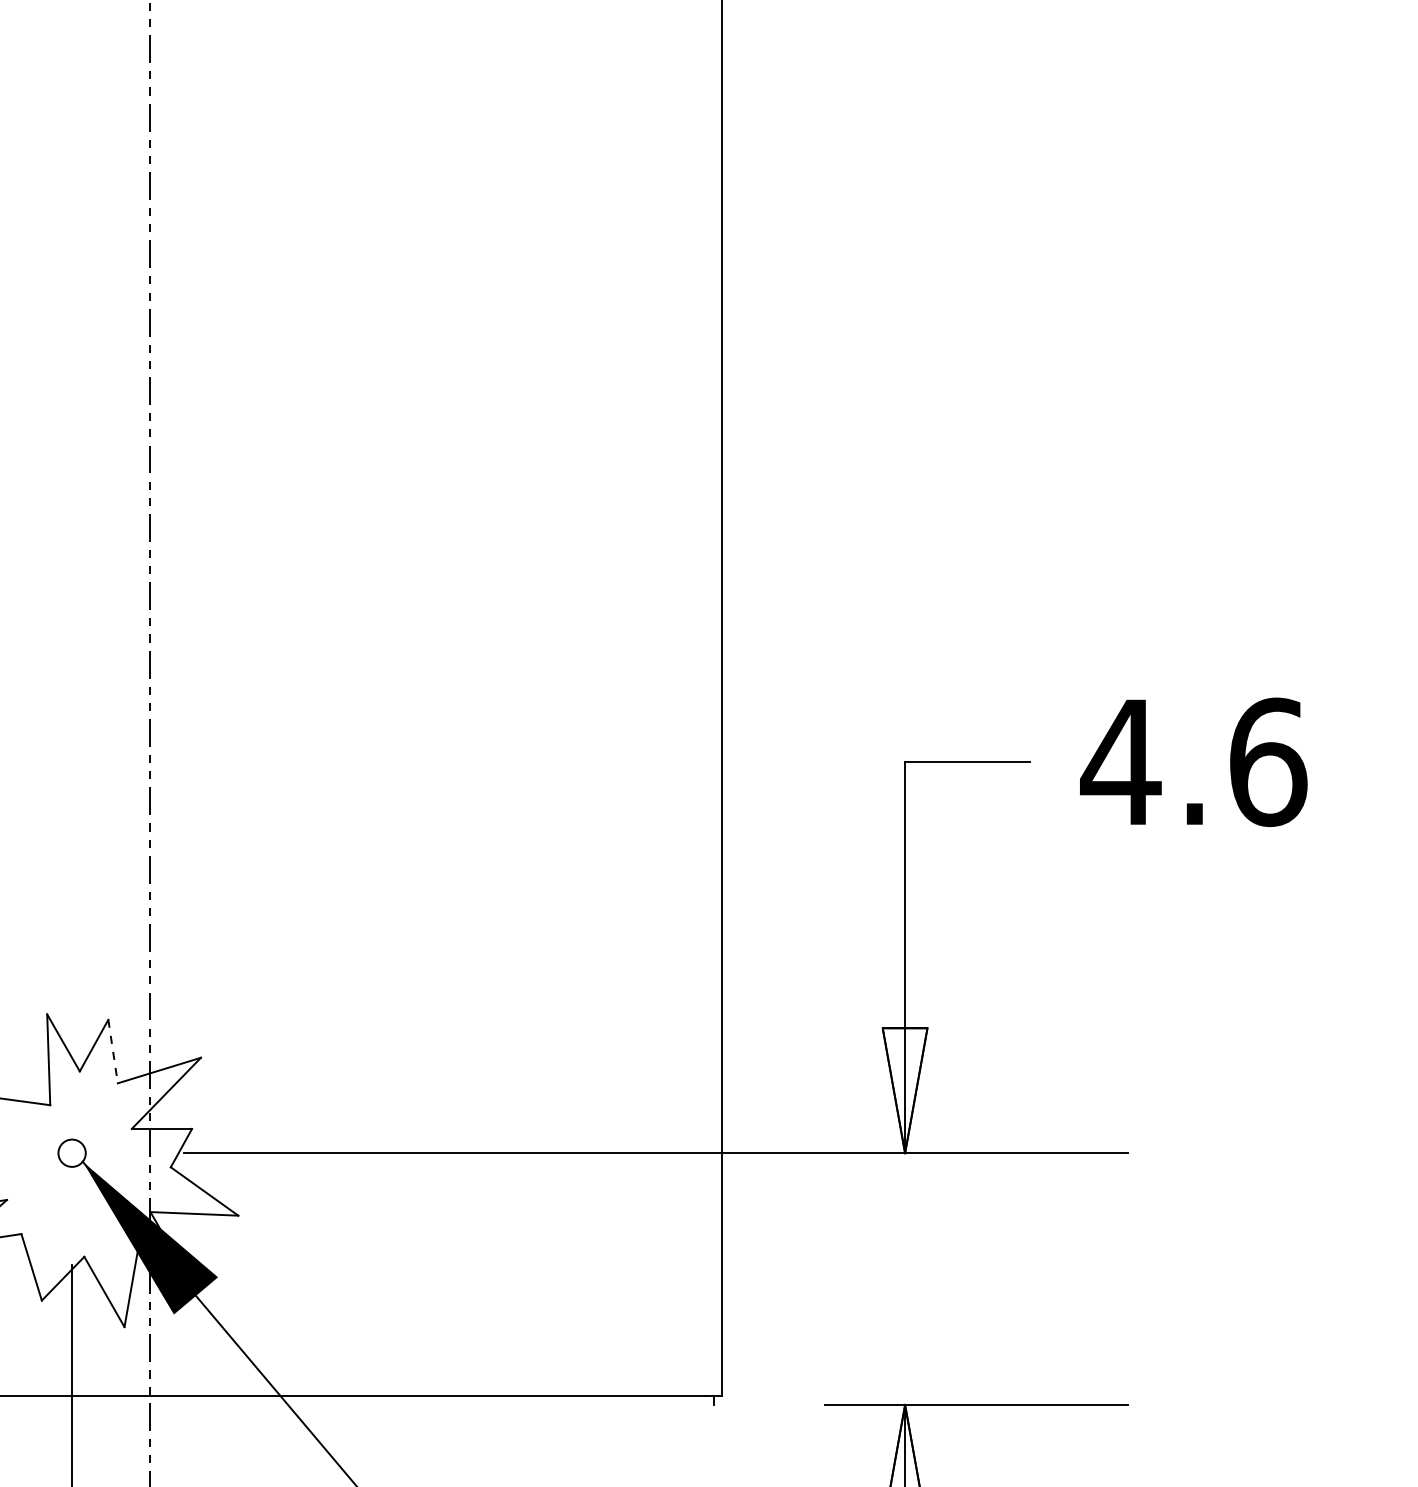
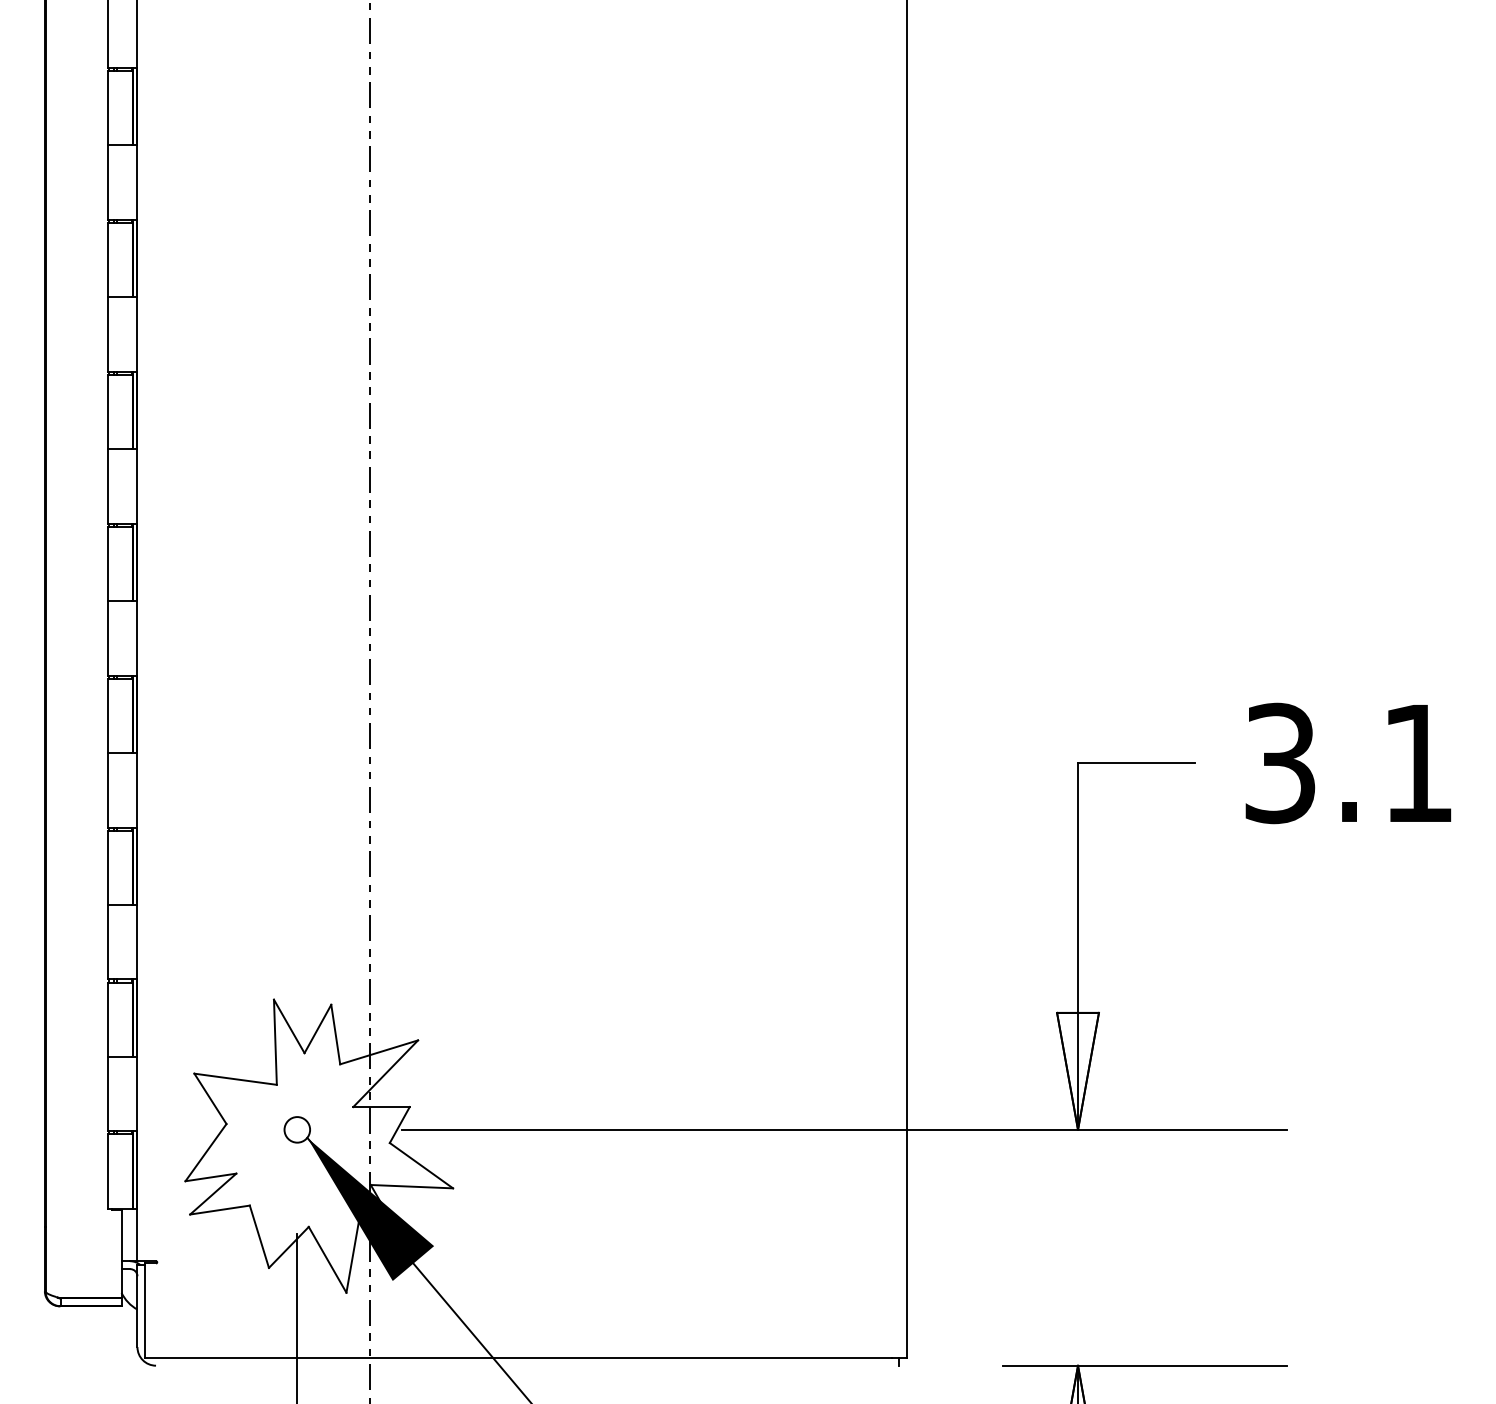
text: (1193, 762) -> (1348, 763), 4.6 -> 3.1
line: (112, 1052) -> (335, 1035), dashed -> solid

